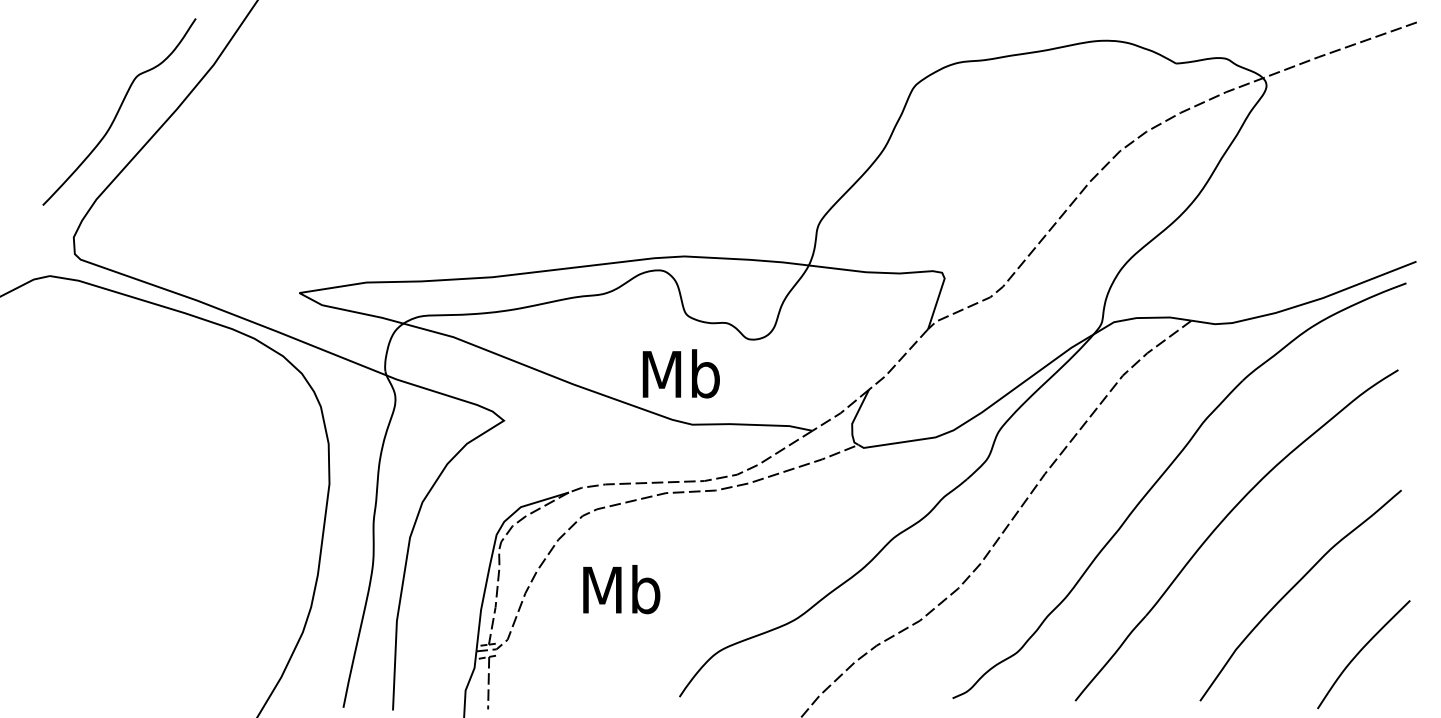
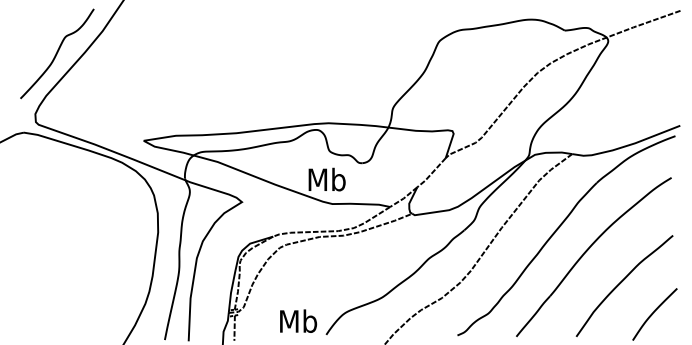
text: (621, 588) -> (298, 320), moved

